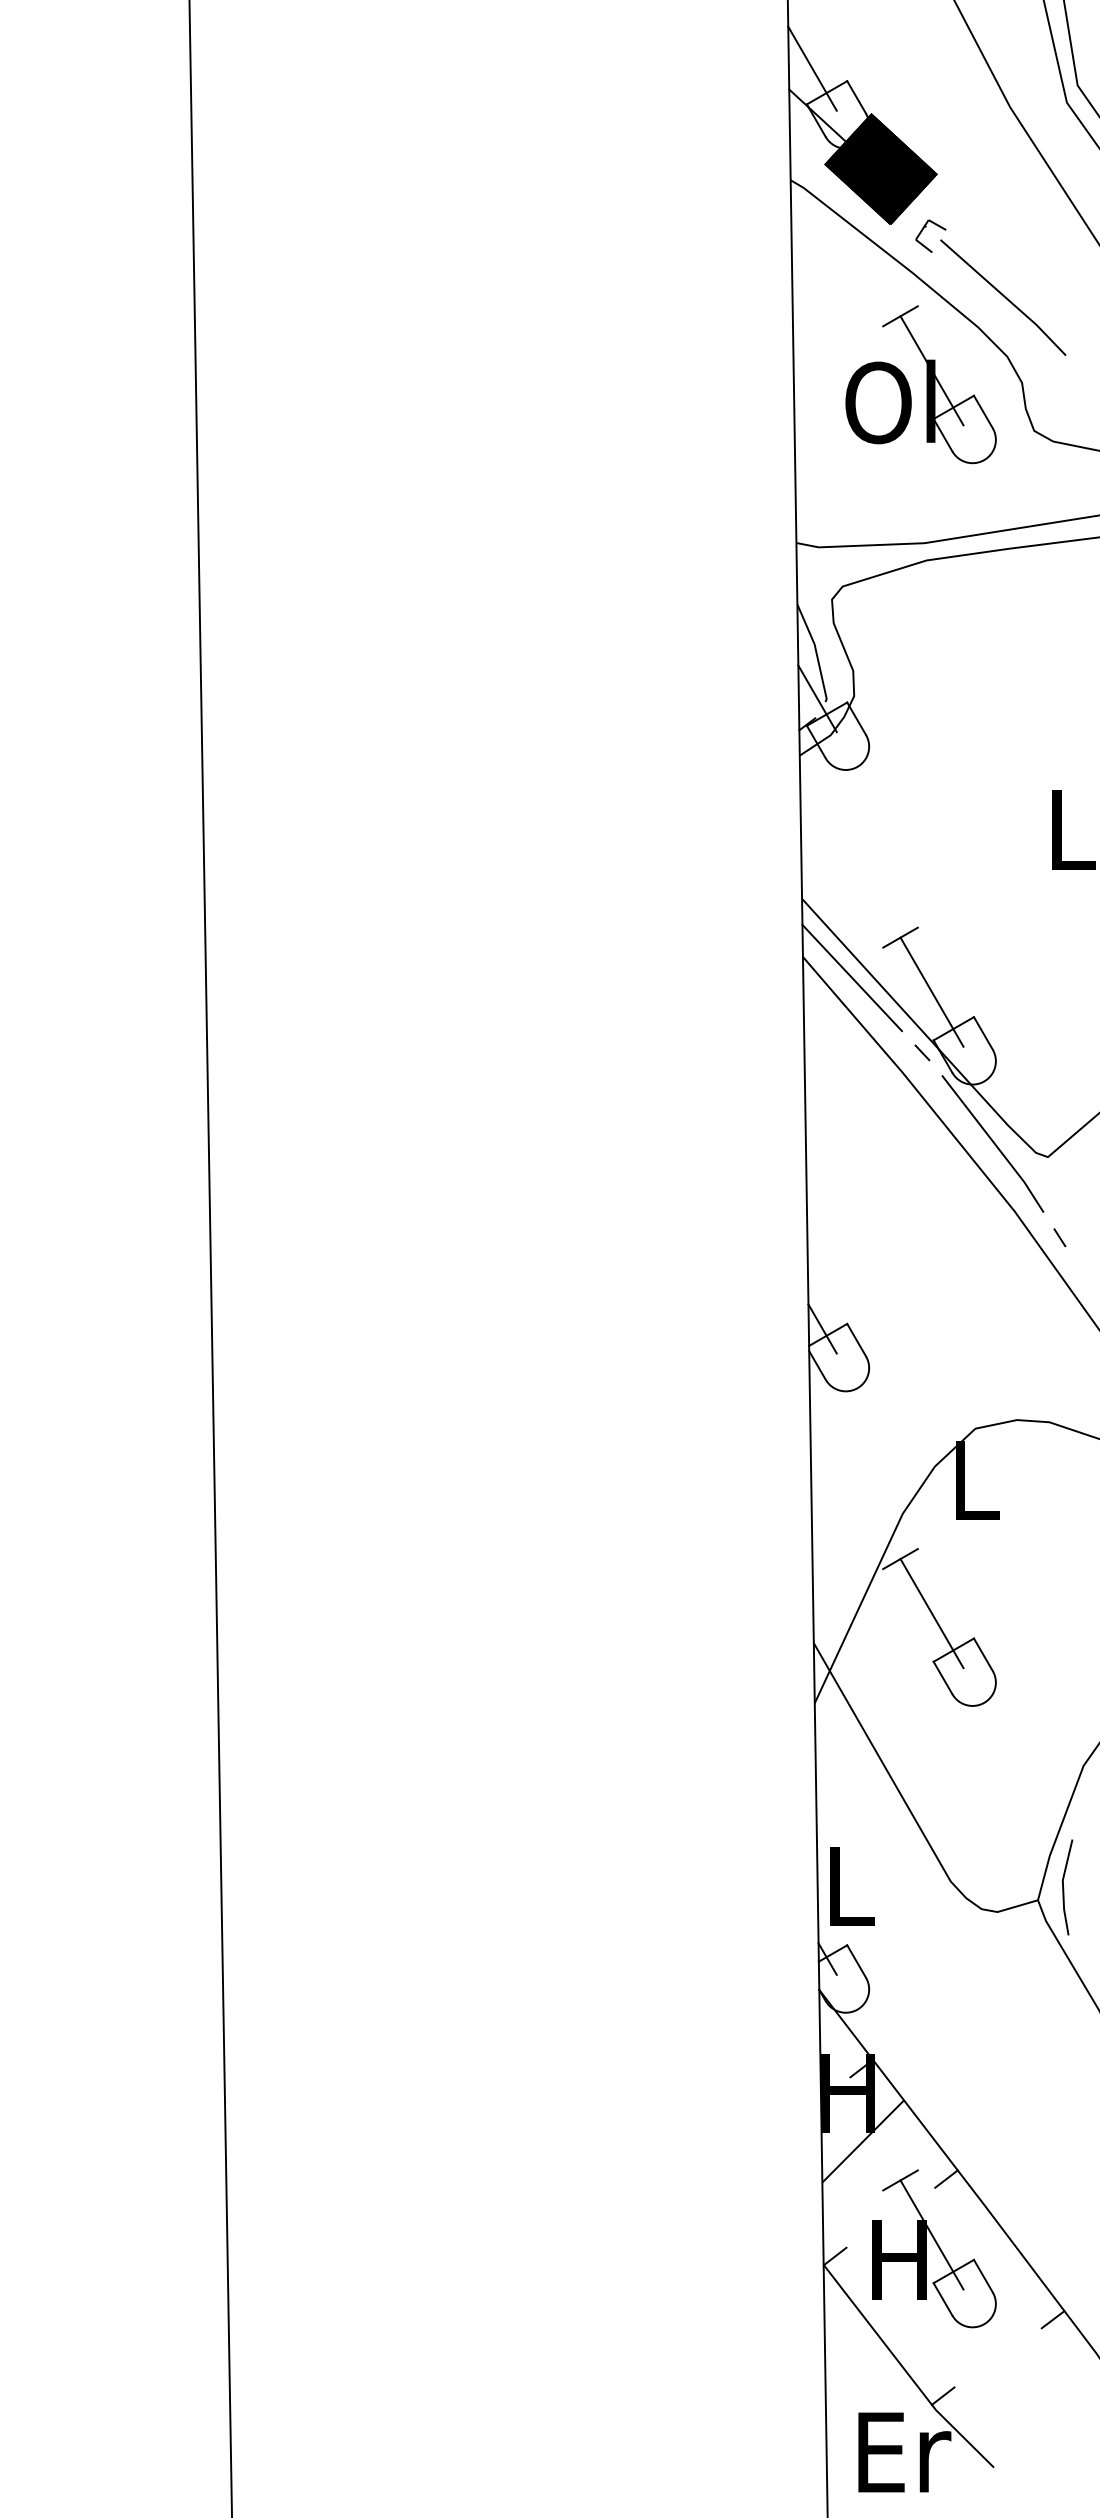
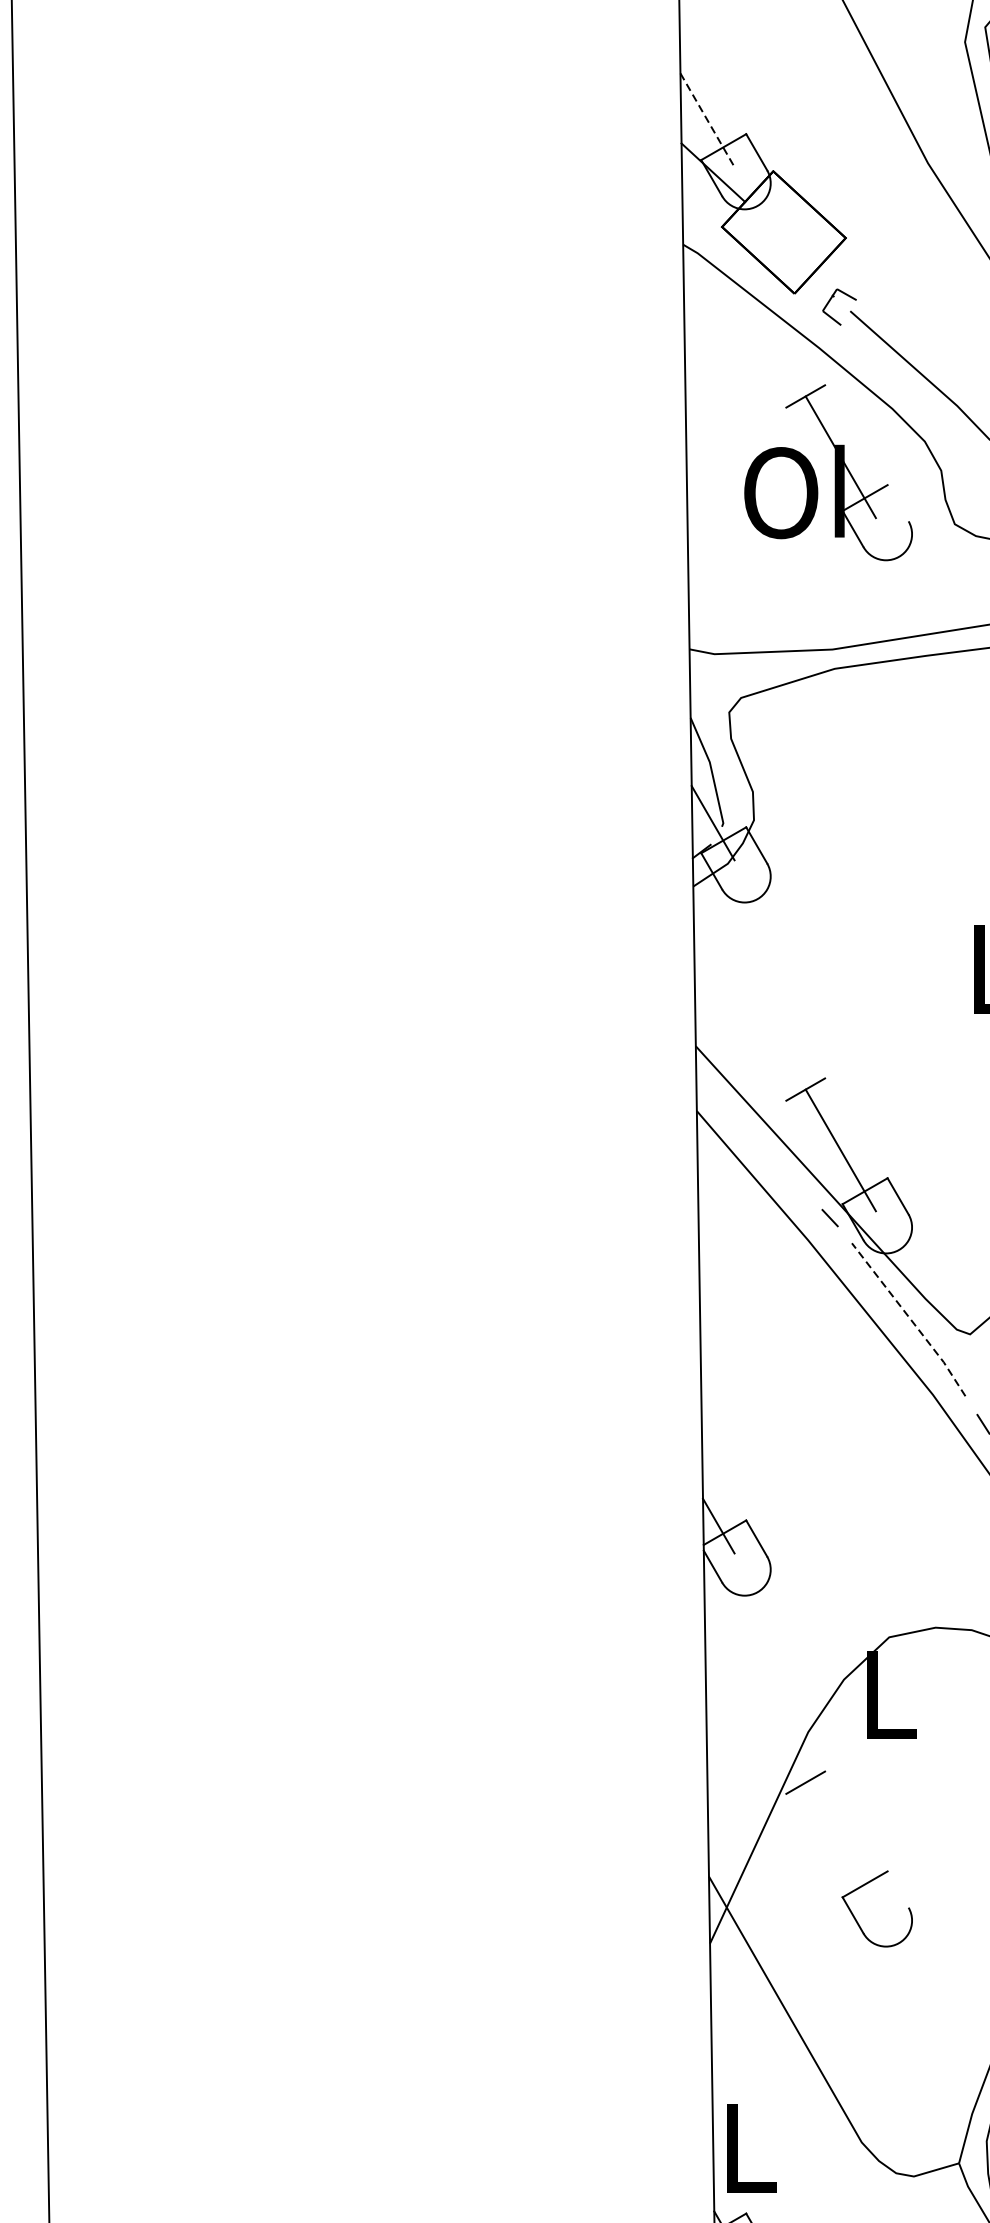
line: (812, 68) -> (707, 120), solid -> dashed
fill: (880, 169) -> (783, 232), removed
line: (982, 411) -> (897, 502), removed
line: (851, 977) -> (751, 1134), removed
line: (994, 1143) -> (910, 1319), solid -> dashed
line: (931, 1613) -> (840, 1843), removed
line: (982, 1654) -> (897, 1889), removed

